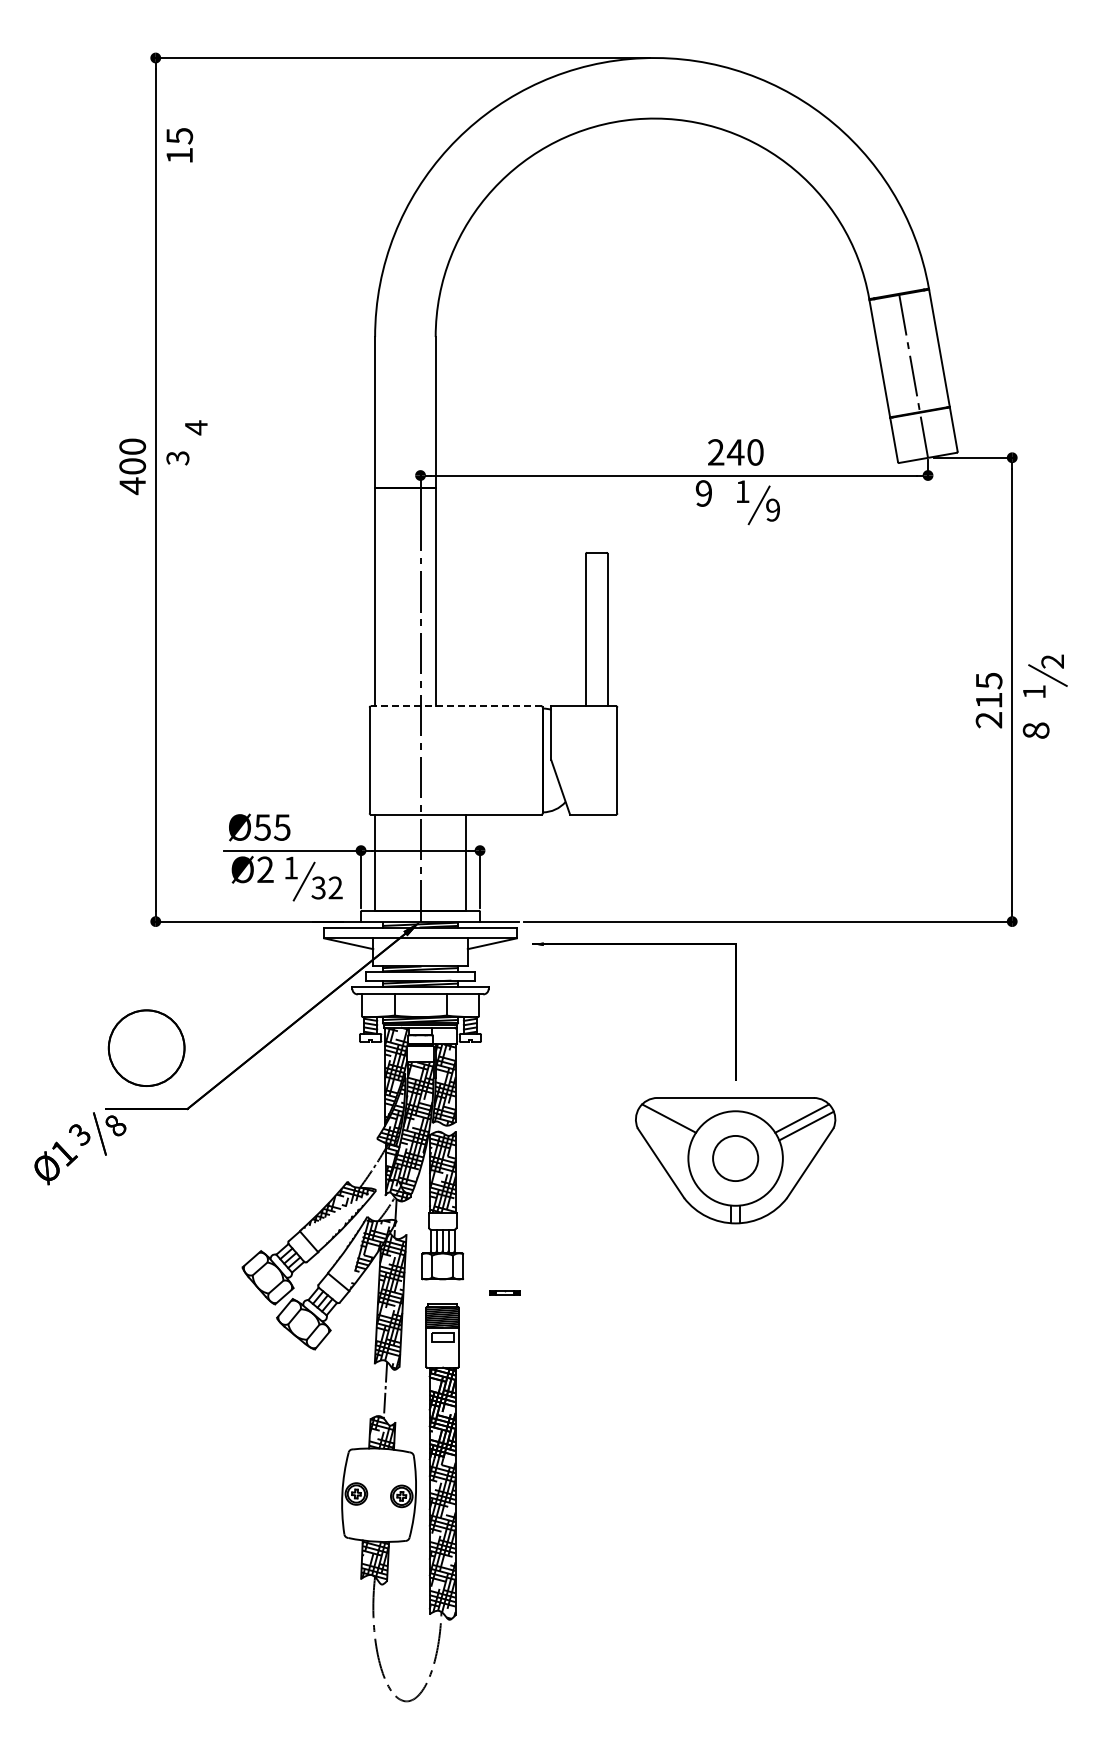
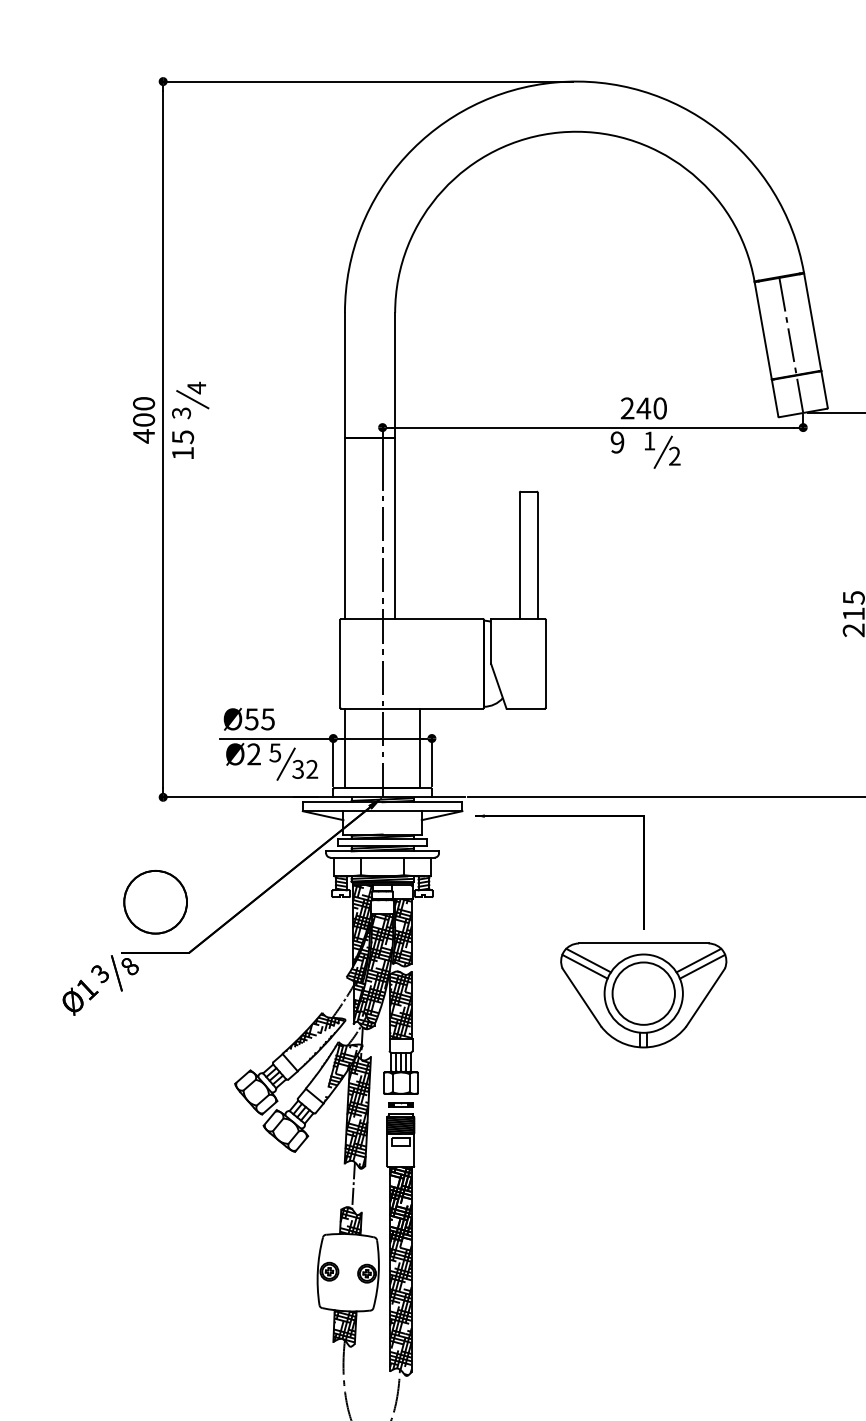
text: (179, 145) -> (182, 444), moved
line: (191, 441) -> (192, 399), added
text: (773, 510) -> (675, 456), 9 -> 2
line: (455, 706) -> (411, 619), dashed -> solid
text: (290, 867) -> (274, 752), 1 -> 5
line: (664, 1125) -> (584, 966), added
circle: (735, 1158) -> (643, 993), size x1.67
part: (504, 1292) -> (400, 1104), moved

